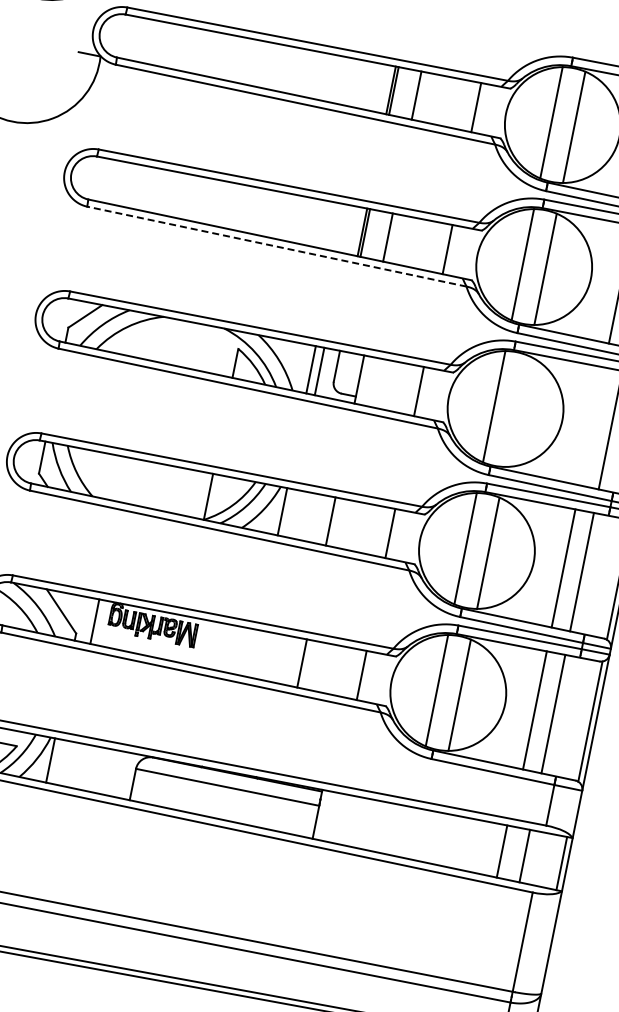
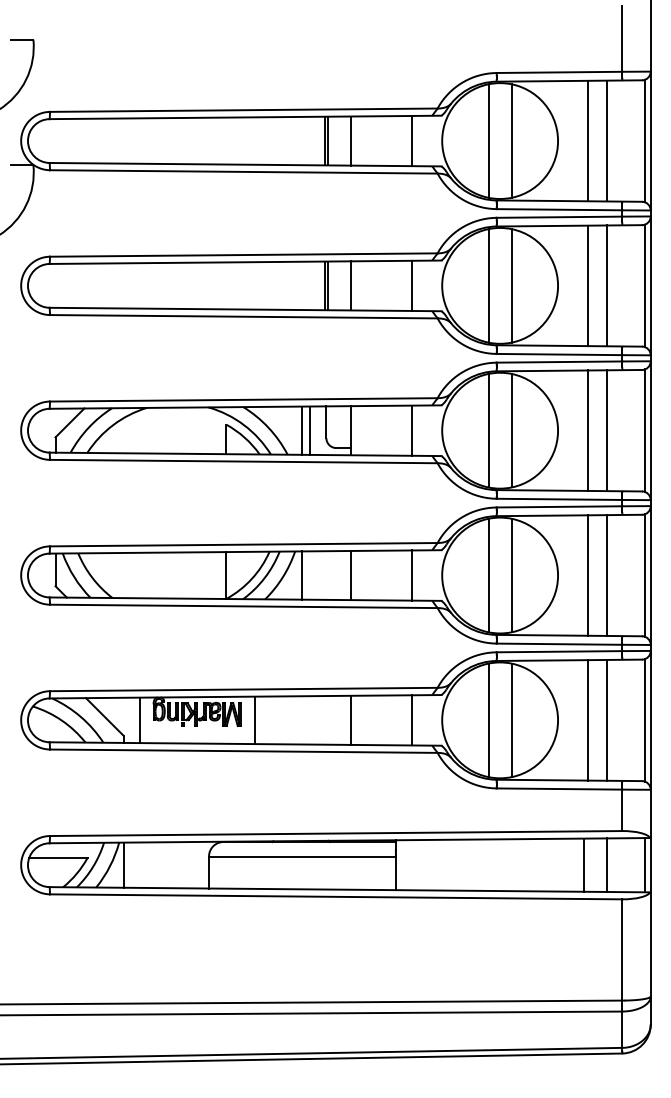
line: (276, 246) -> (243, 316), dashed -> solid
line: (516, 411) -> (511, 430), added
line: (592, 426) -> (588, 430), added
line: (208, 644) -> (255, 720), added

